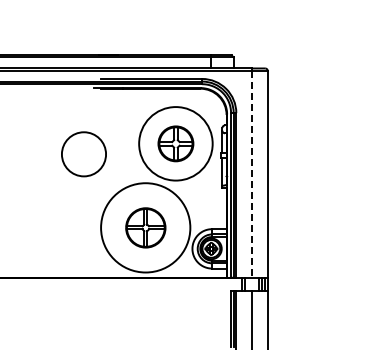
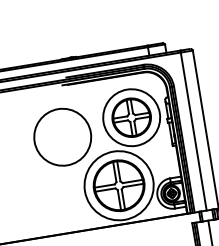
part: (175, 143) -> (131, 117), size x1.43
circle: (83, 154) -> (62, 137), size x1.67
line: (252, 174) -> (194, 131), dashed -> solid
part: (145, 227) -> (118, 185), size x1.67

